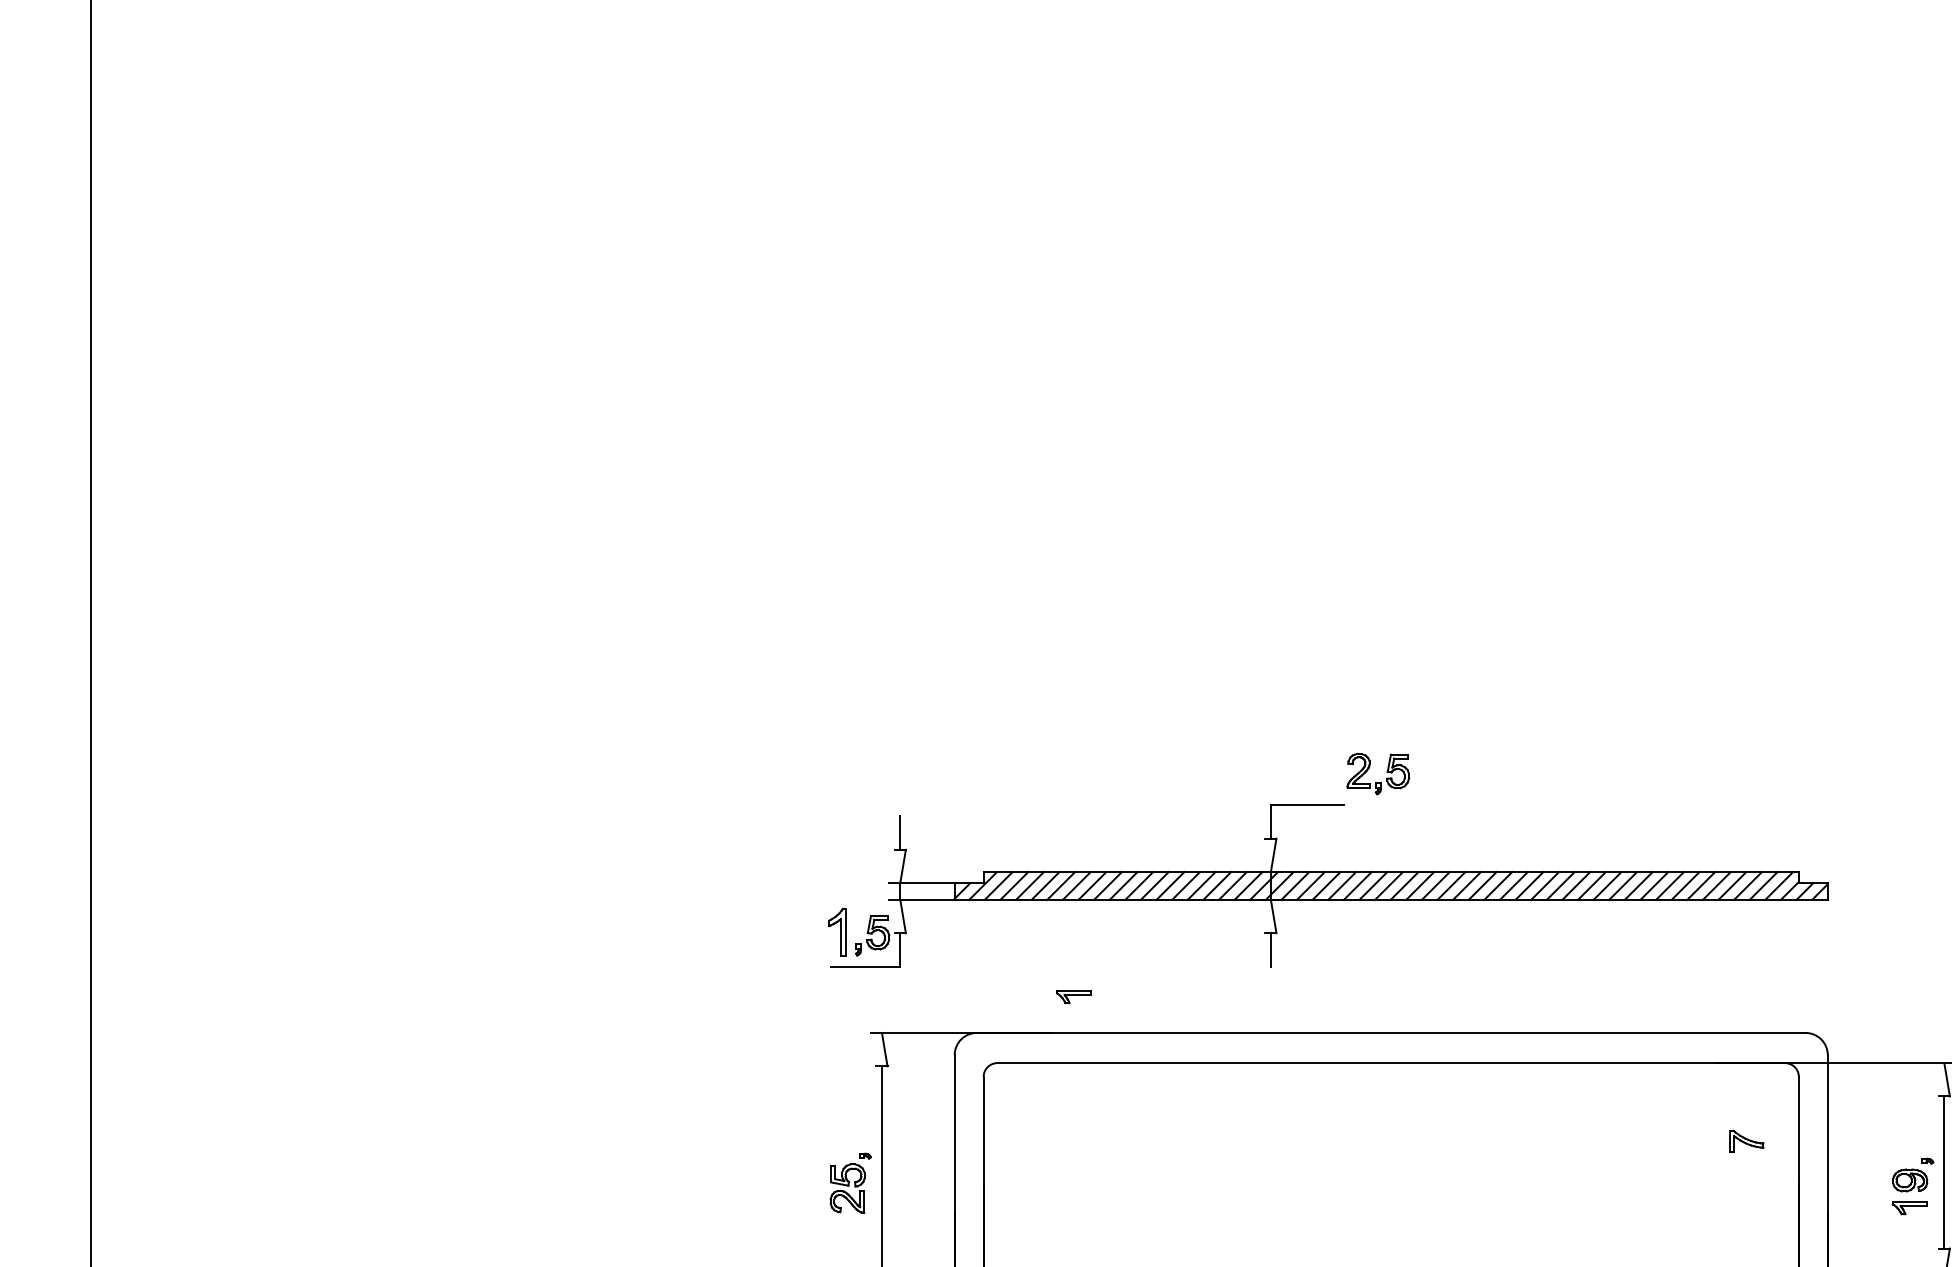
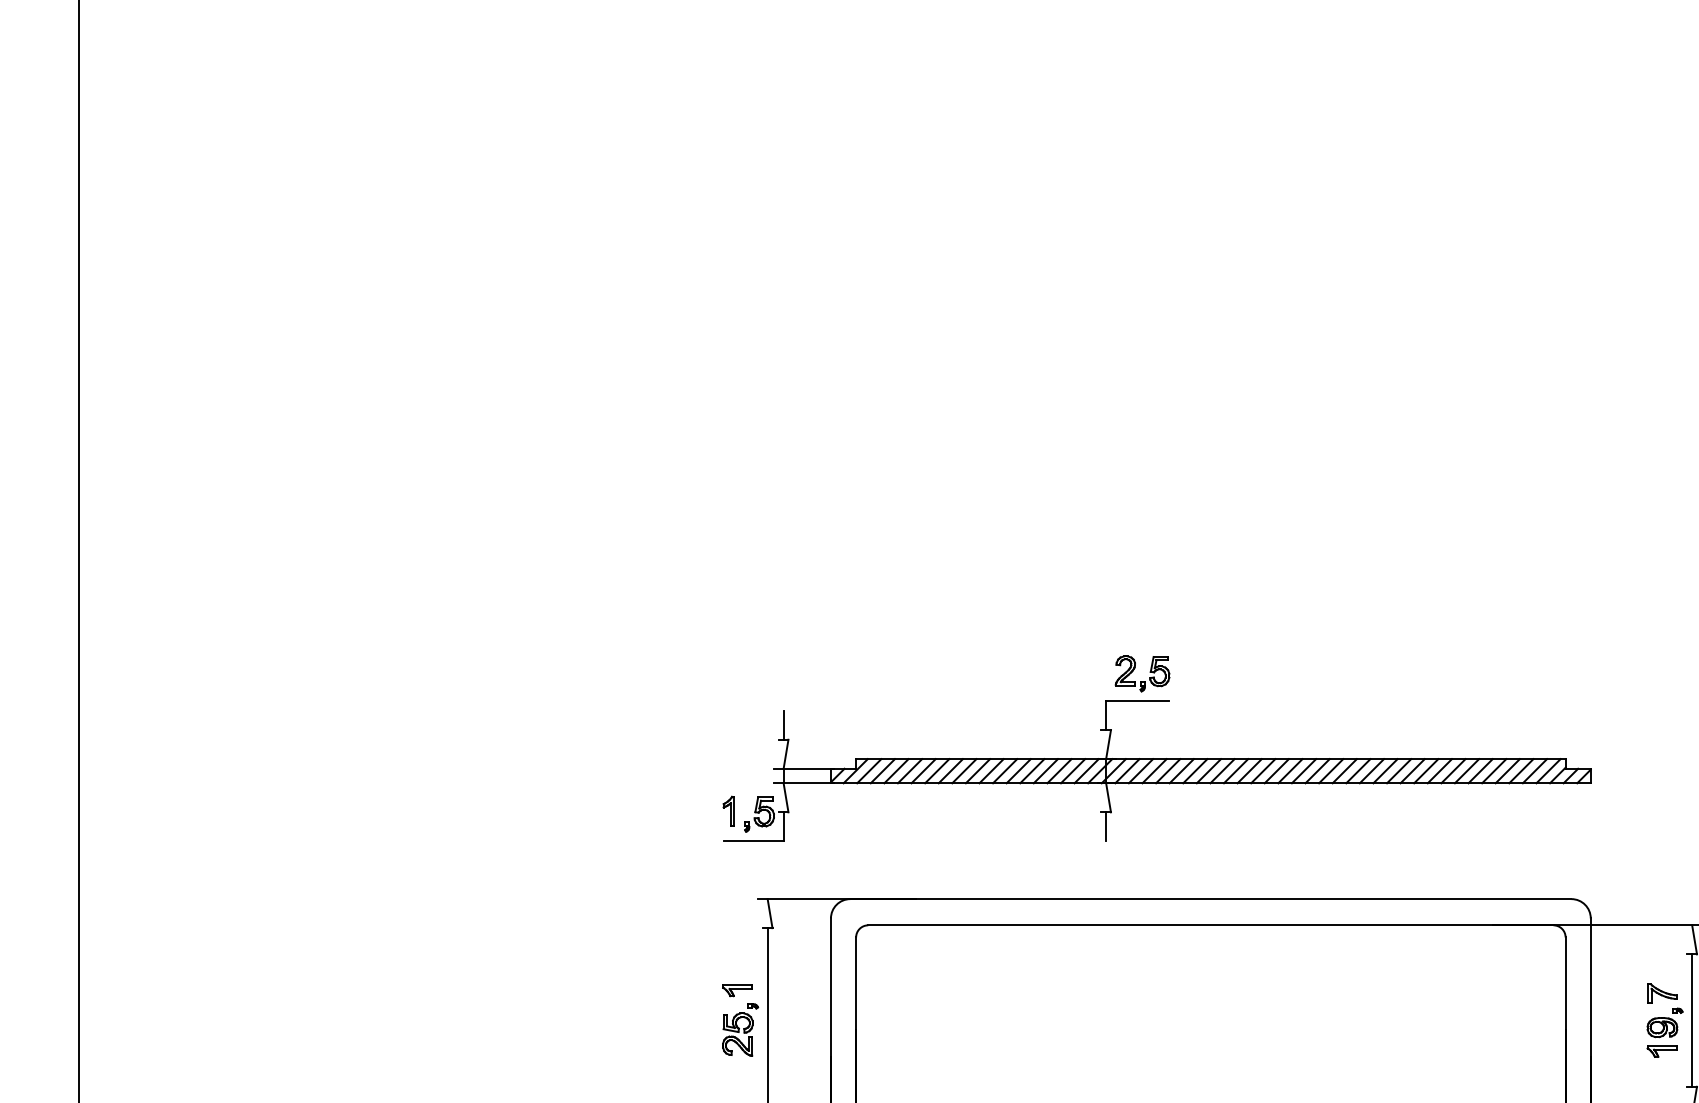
part: (1386, 772) -> (1149, 672), moved
part: (836, 931) -> (728, 810), size x0.71
part: (1073, 996) -> (737, 990), moved
part: (1747, 1141) -> (1662, 993), moved

